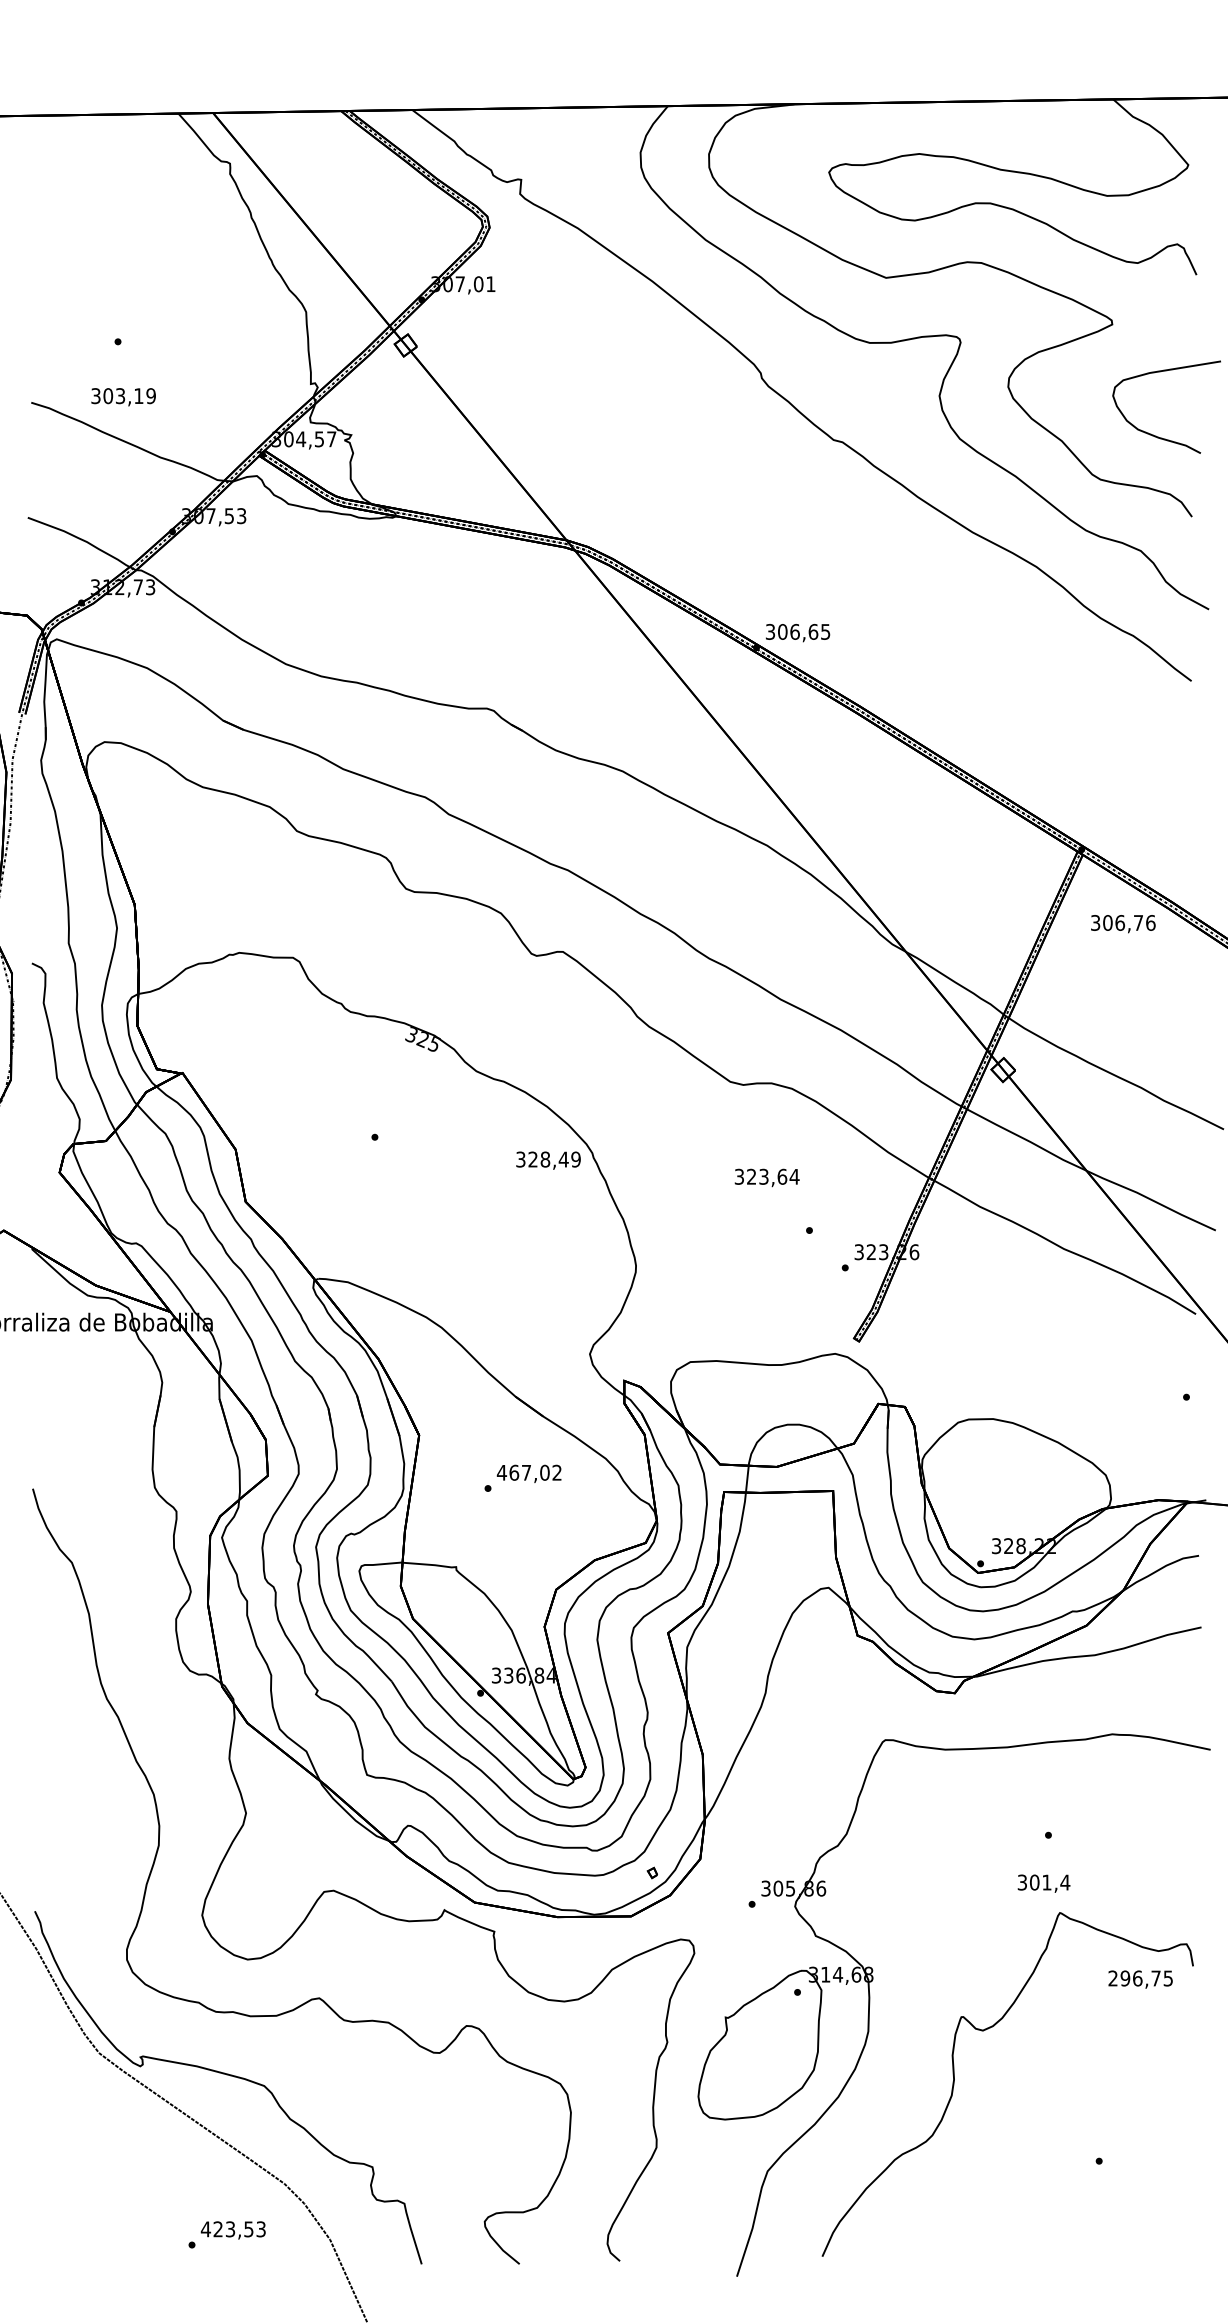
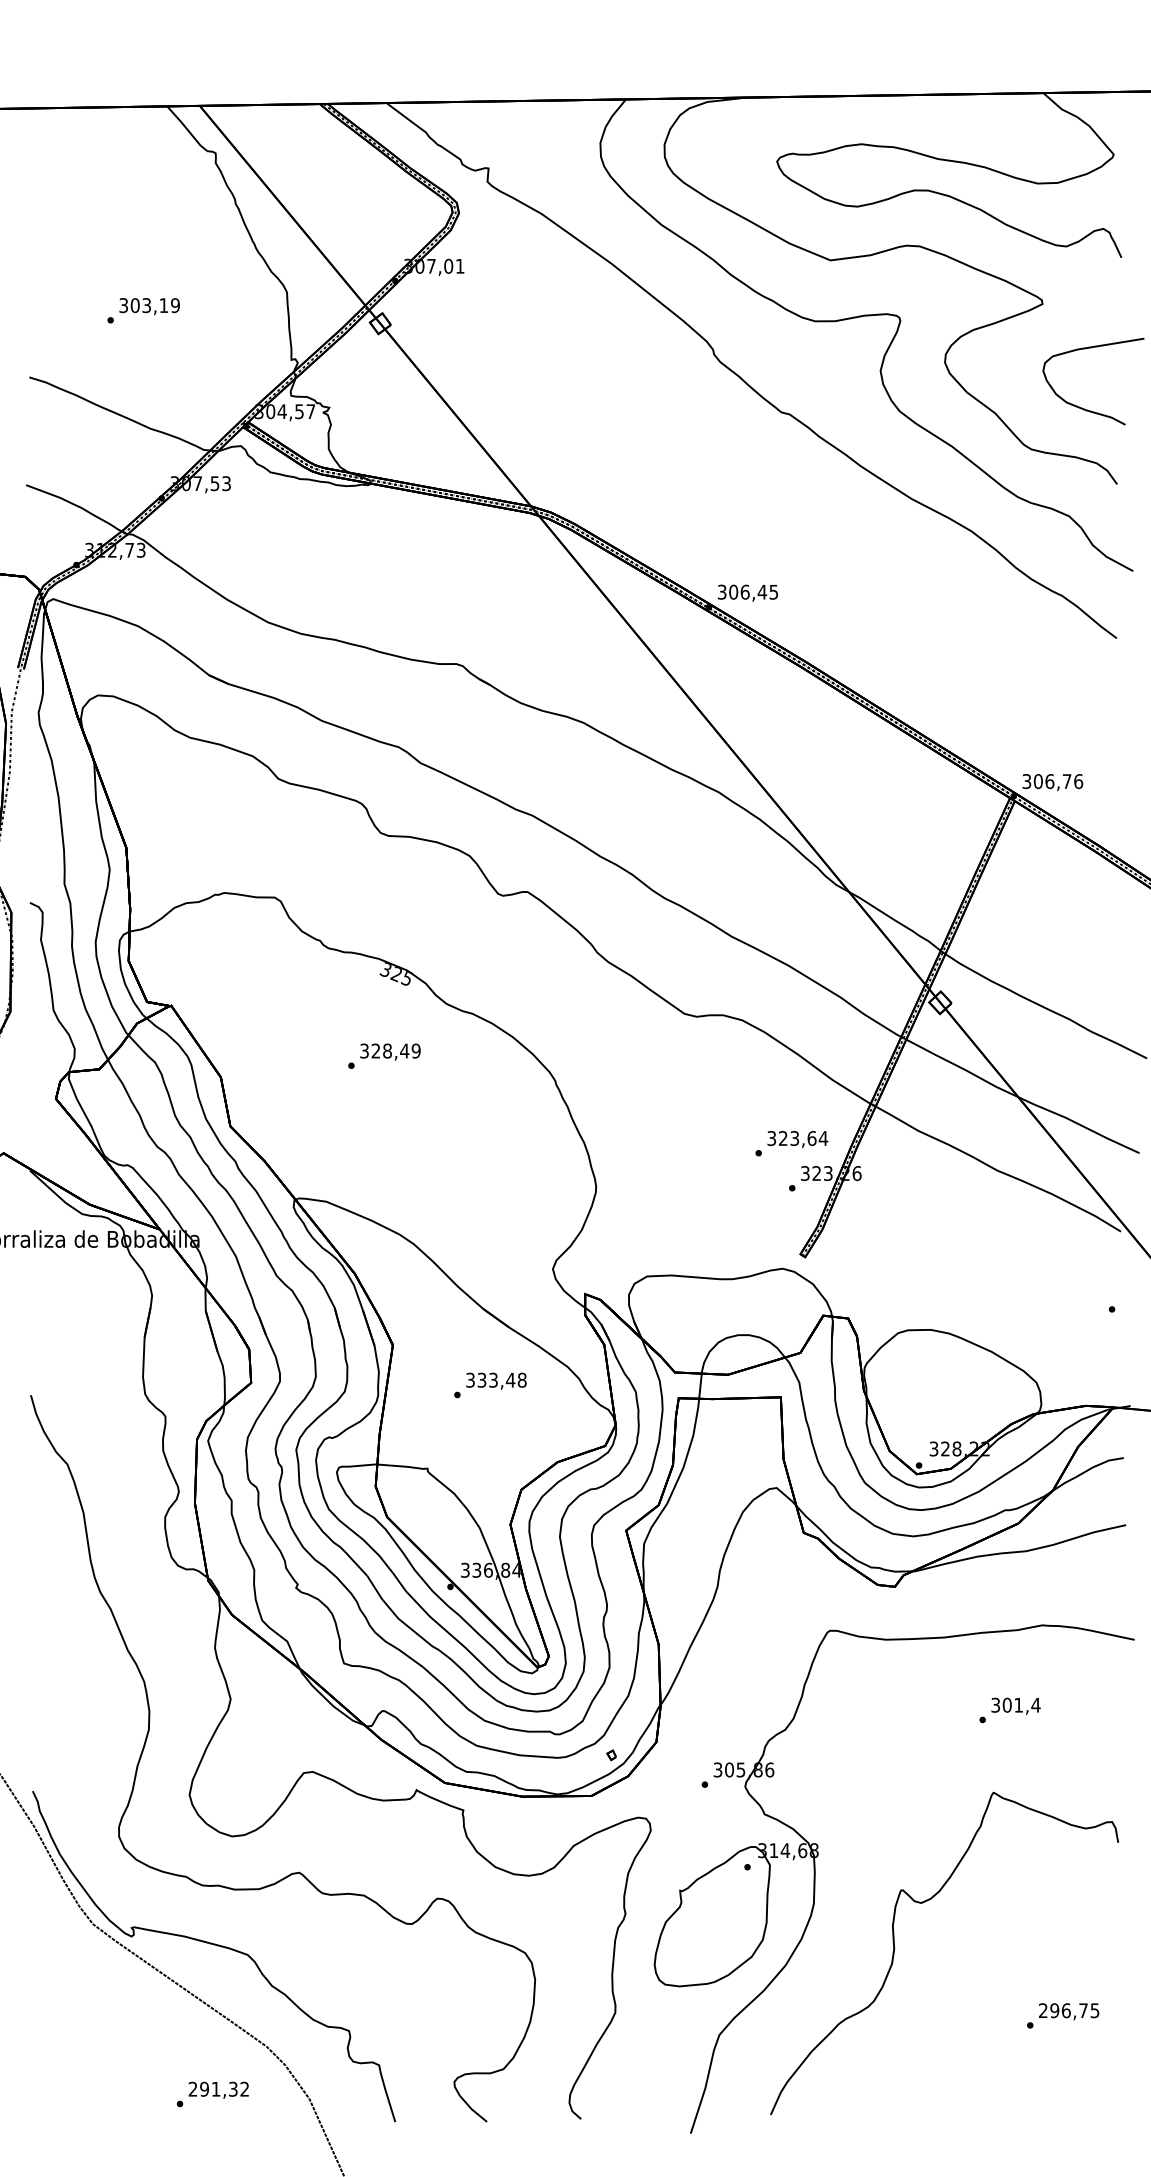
text: (123, 397) -> (149, 306), moved
text: (813, 631) -> (762, 591), 306,65 -> 306,45
text: (1123, 924) -> (1053, 782), moved
text: (548, 1160) -> (390, 1051), moved
text: (766, 1177) -> (797, 1139), moved
text: (528, 1472) -> (495, 1379), 467,02 -> 333,48
text: (1043, 1883) -> (1015, 1706), moved
text: (1140, 1979) -> (1068, 2011), moved
text: (232, 2229) -> (217, 2089), 423,53 -> 291,32

